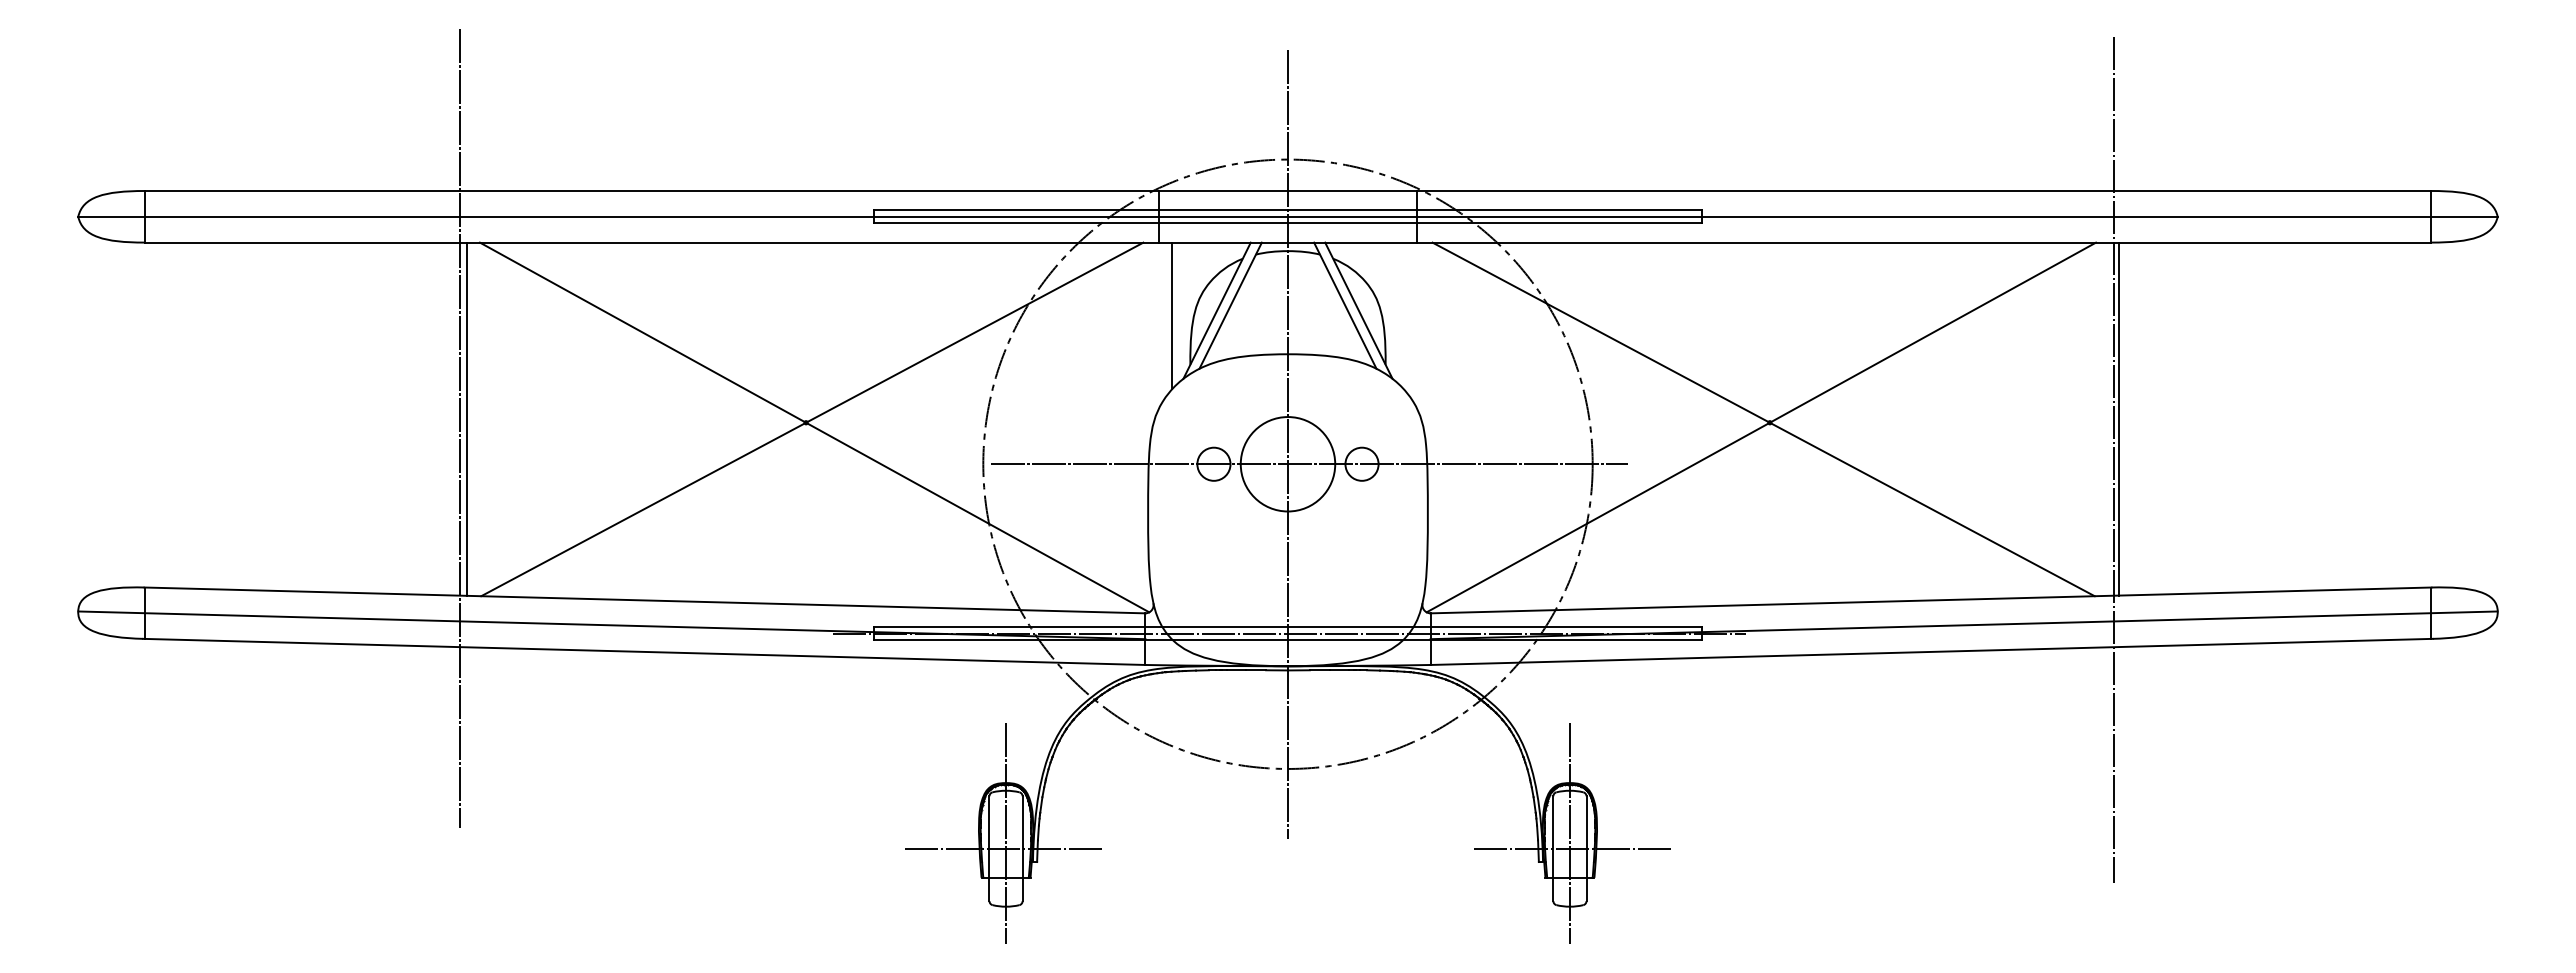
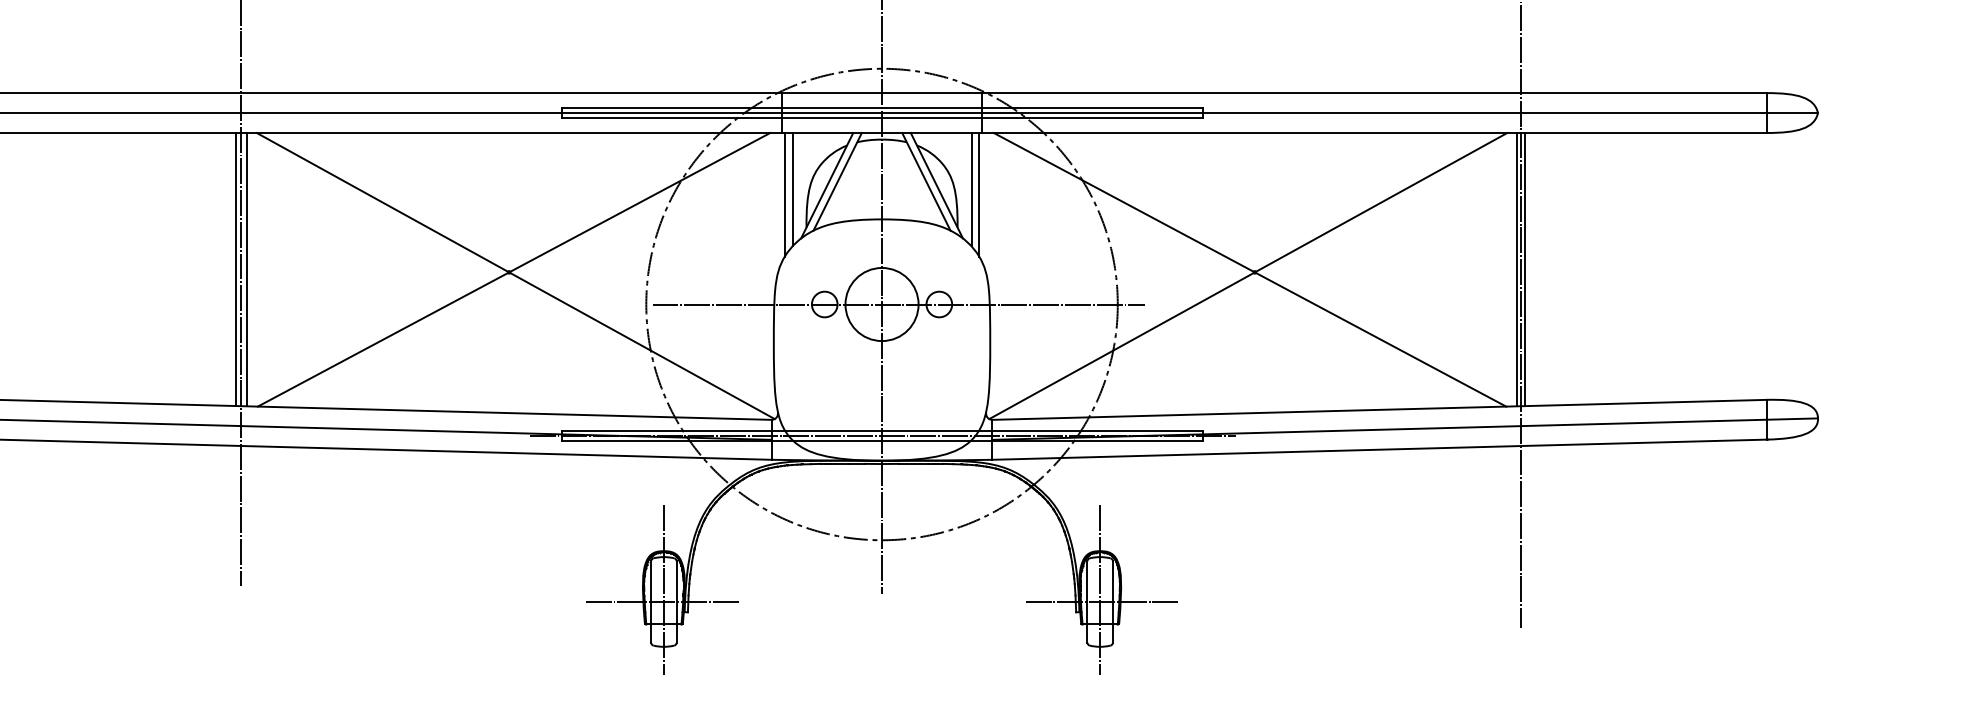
line: (1403, 315) -> (971, 189), added
line: (1162, 322) -> (784, 194), added
line: (1413, 322) -> (979, 194), added
line: (453, 418) -> (236, 269), added
line: (2108, 418) -> (1516, 269), added

